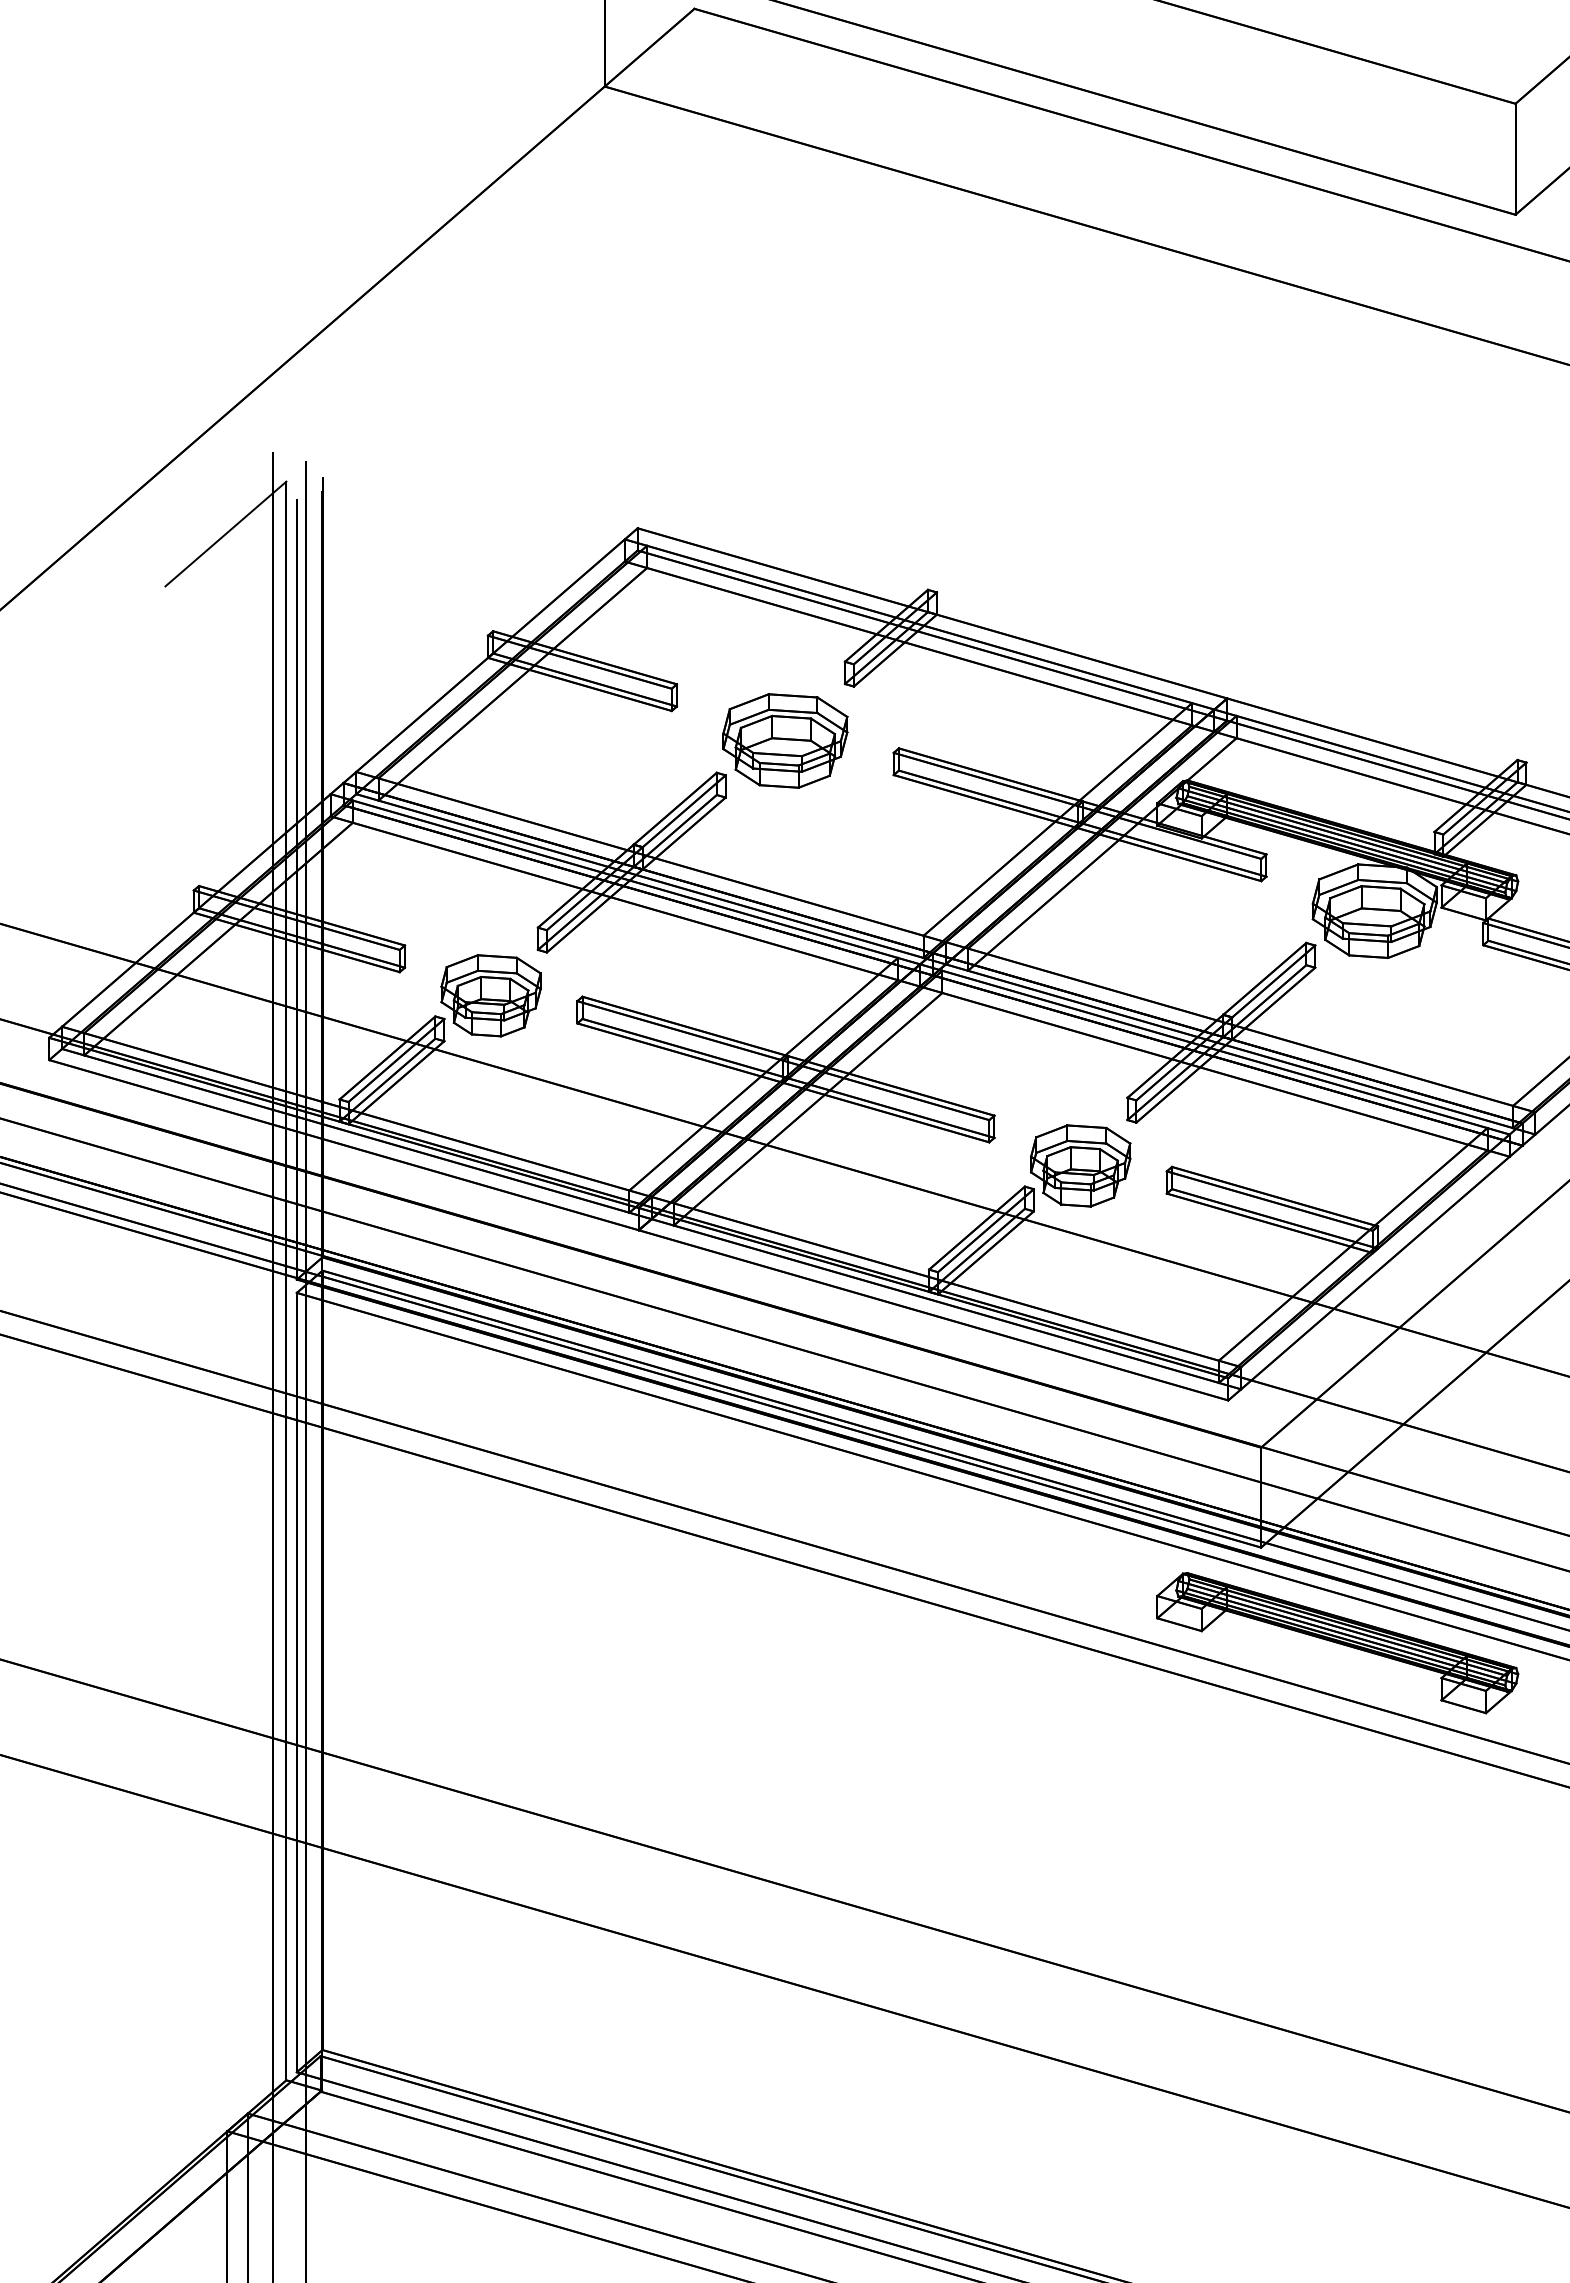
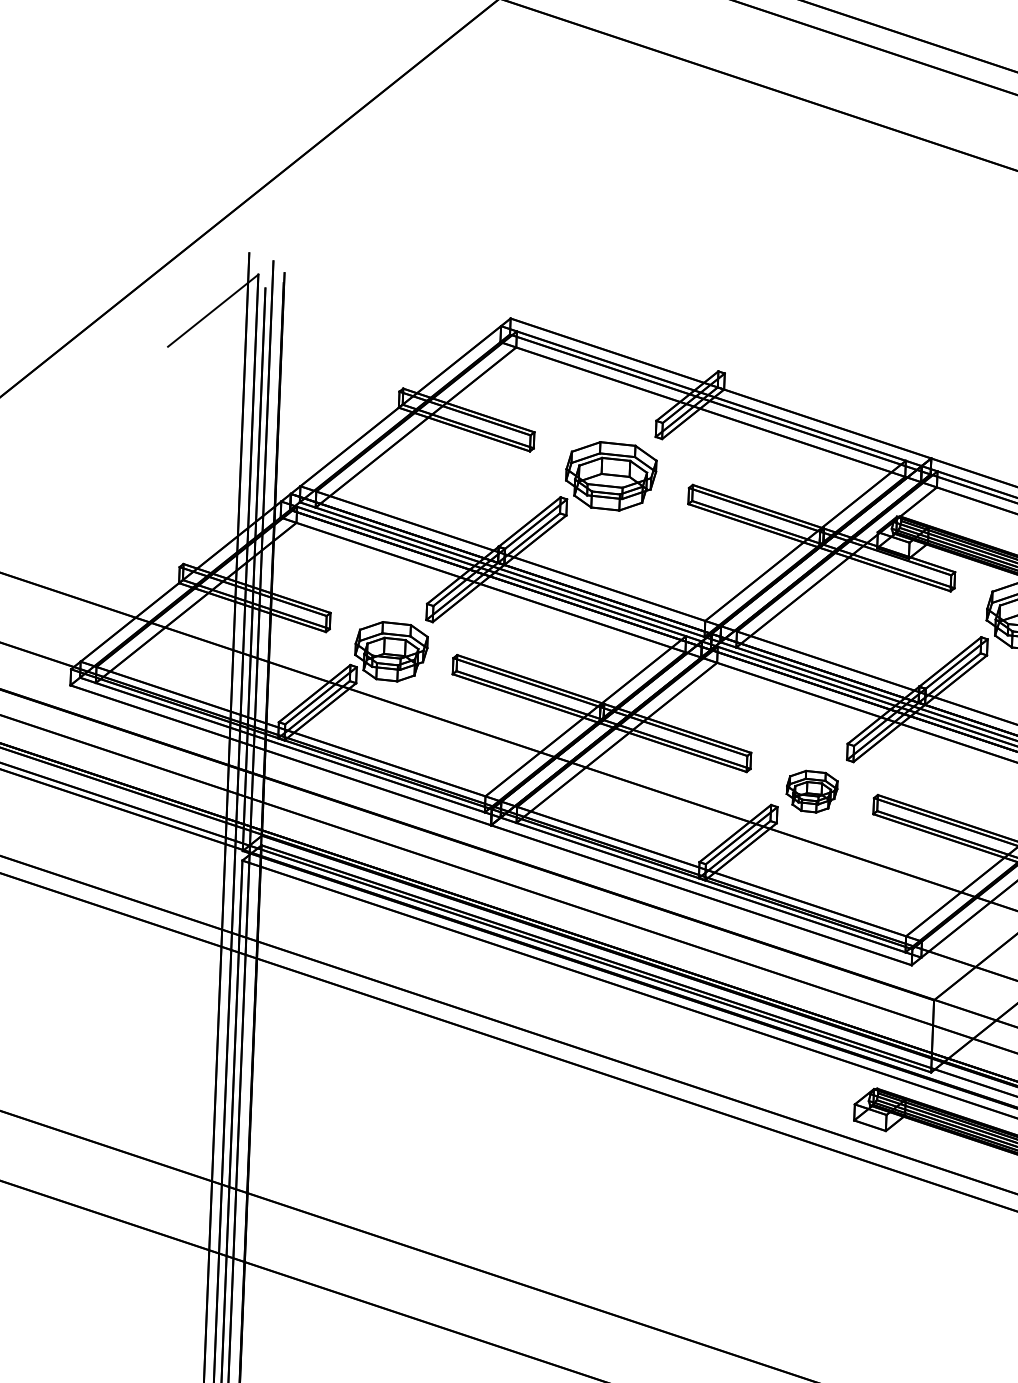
part: (1080, 1165) -> (811, 791), size x0.7

